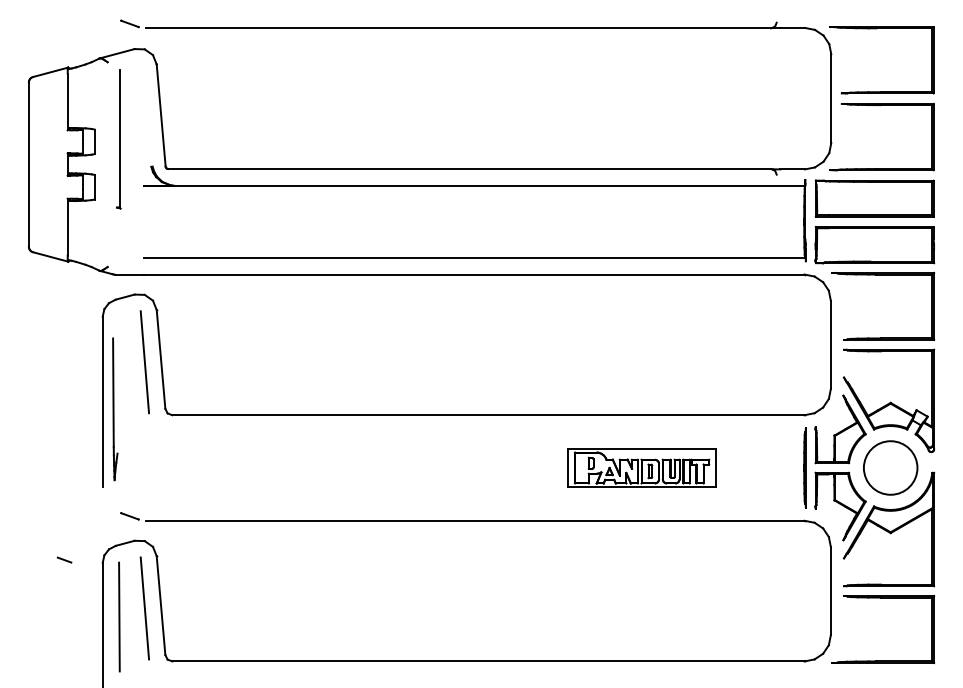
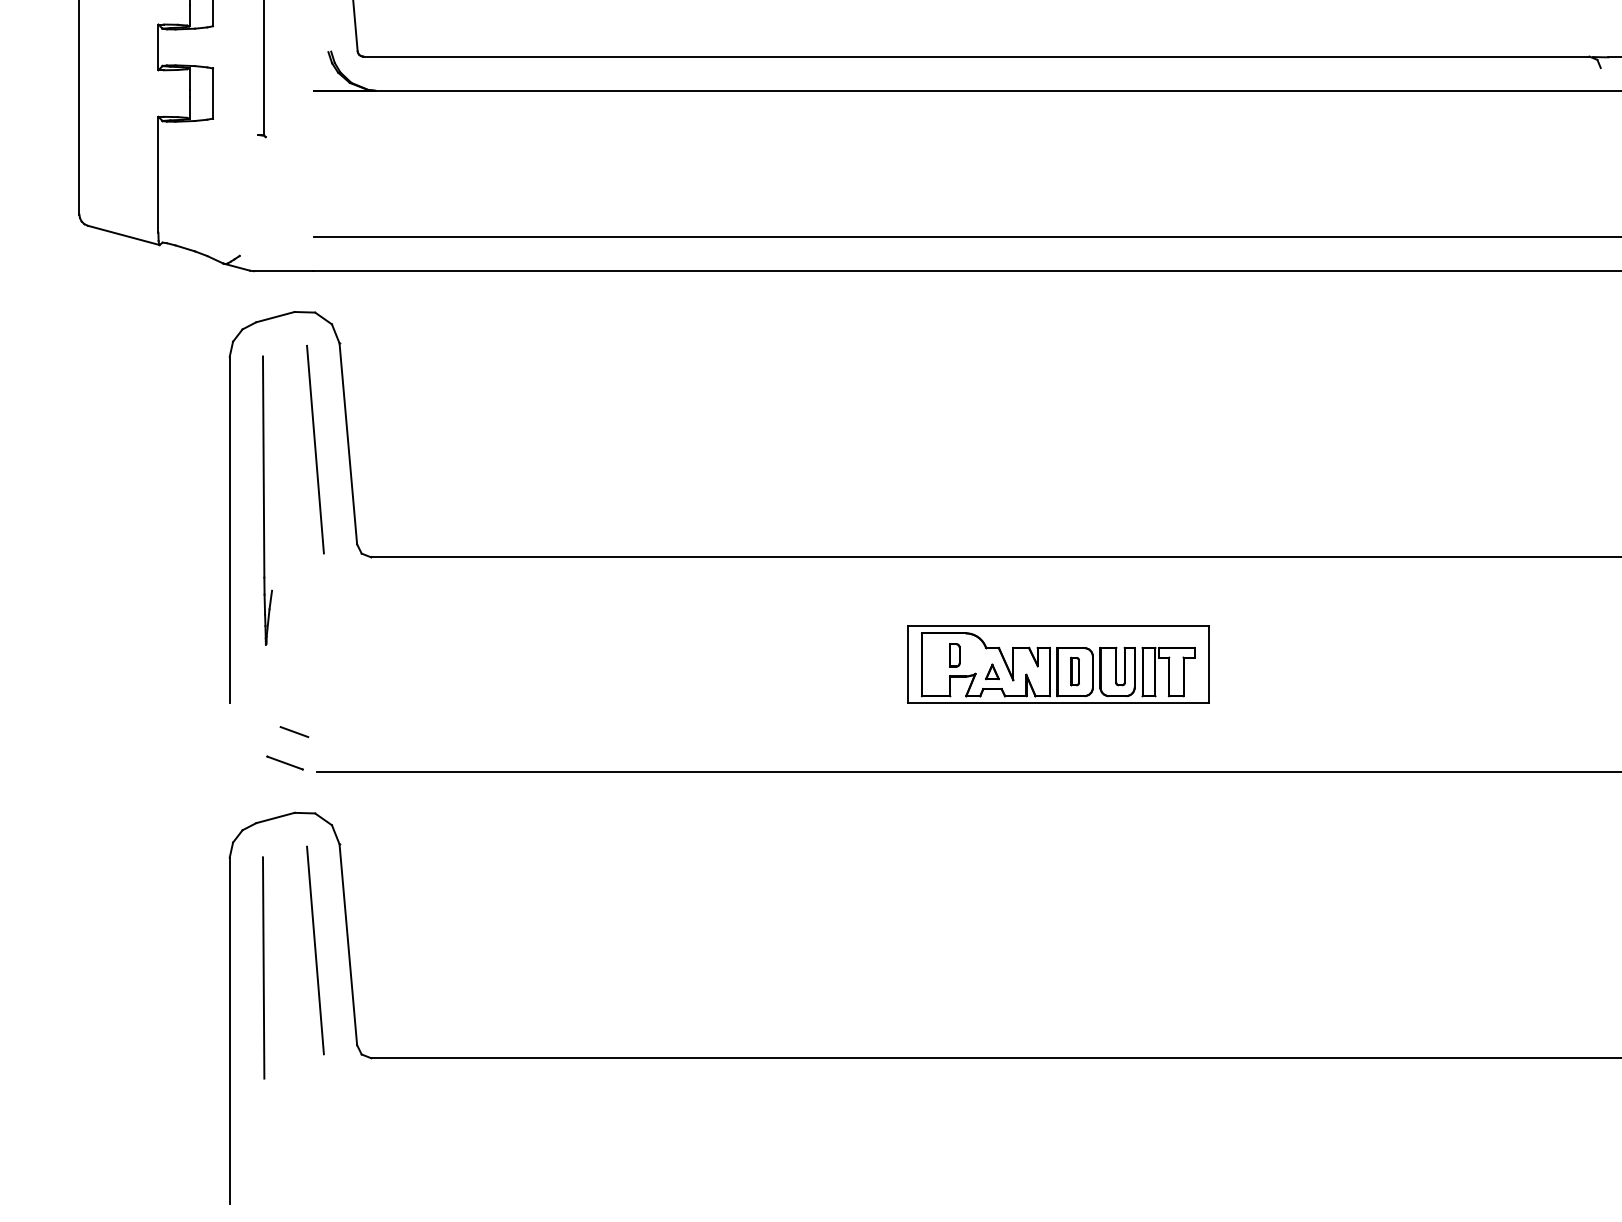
part: (115, 409) -> (267, 500), moved
part: (641, 467) -> (1057, 663), moved
line: (64, 559) -> (294, 730), moved

